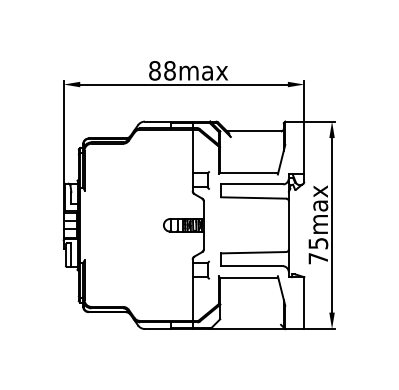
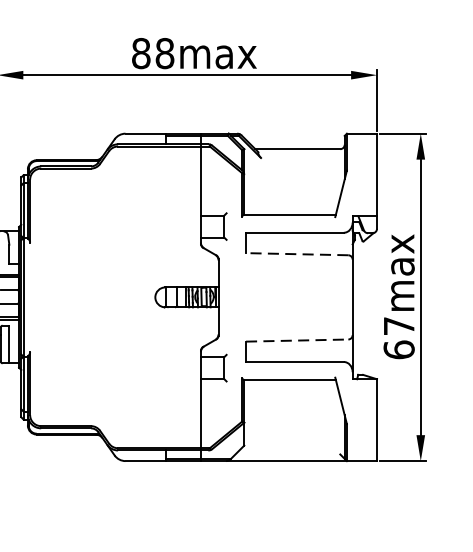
line: (253, 197) -> (296, 253), solid -> dashed
text: (318, 251) -> (399, 338), 75max -> 67max
line: (254, 252) -> (298, 340), solid -> dashed

